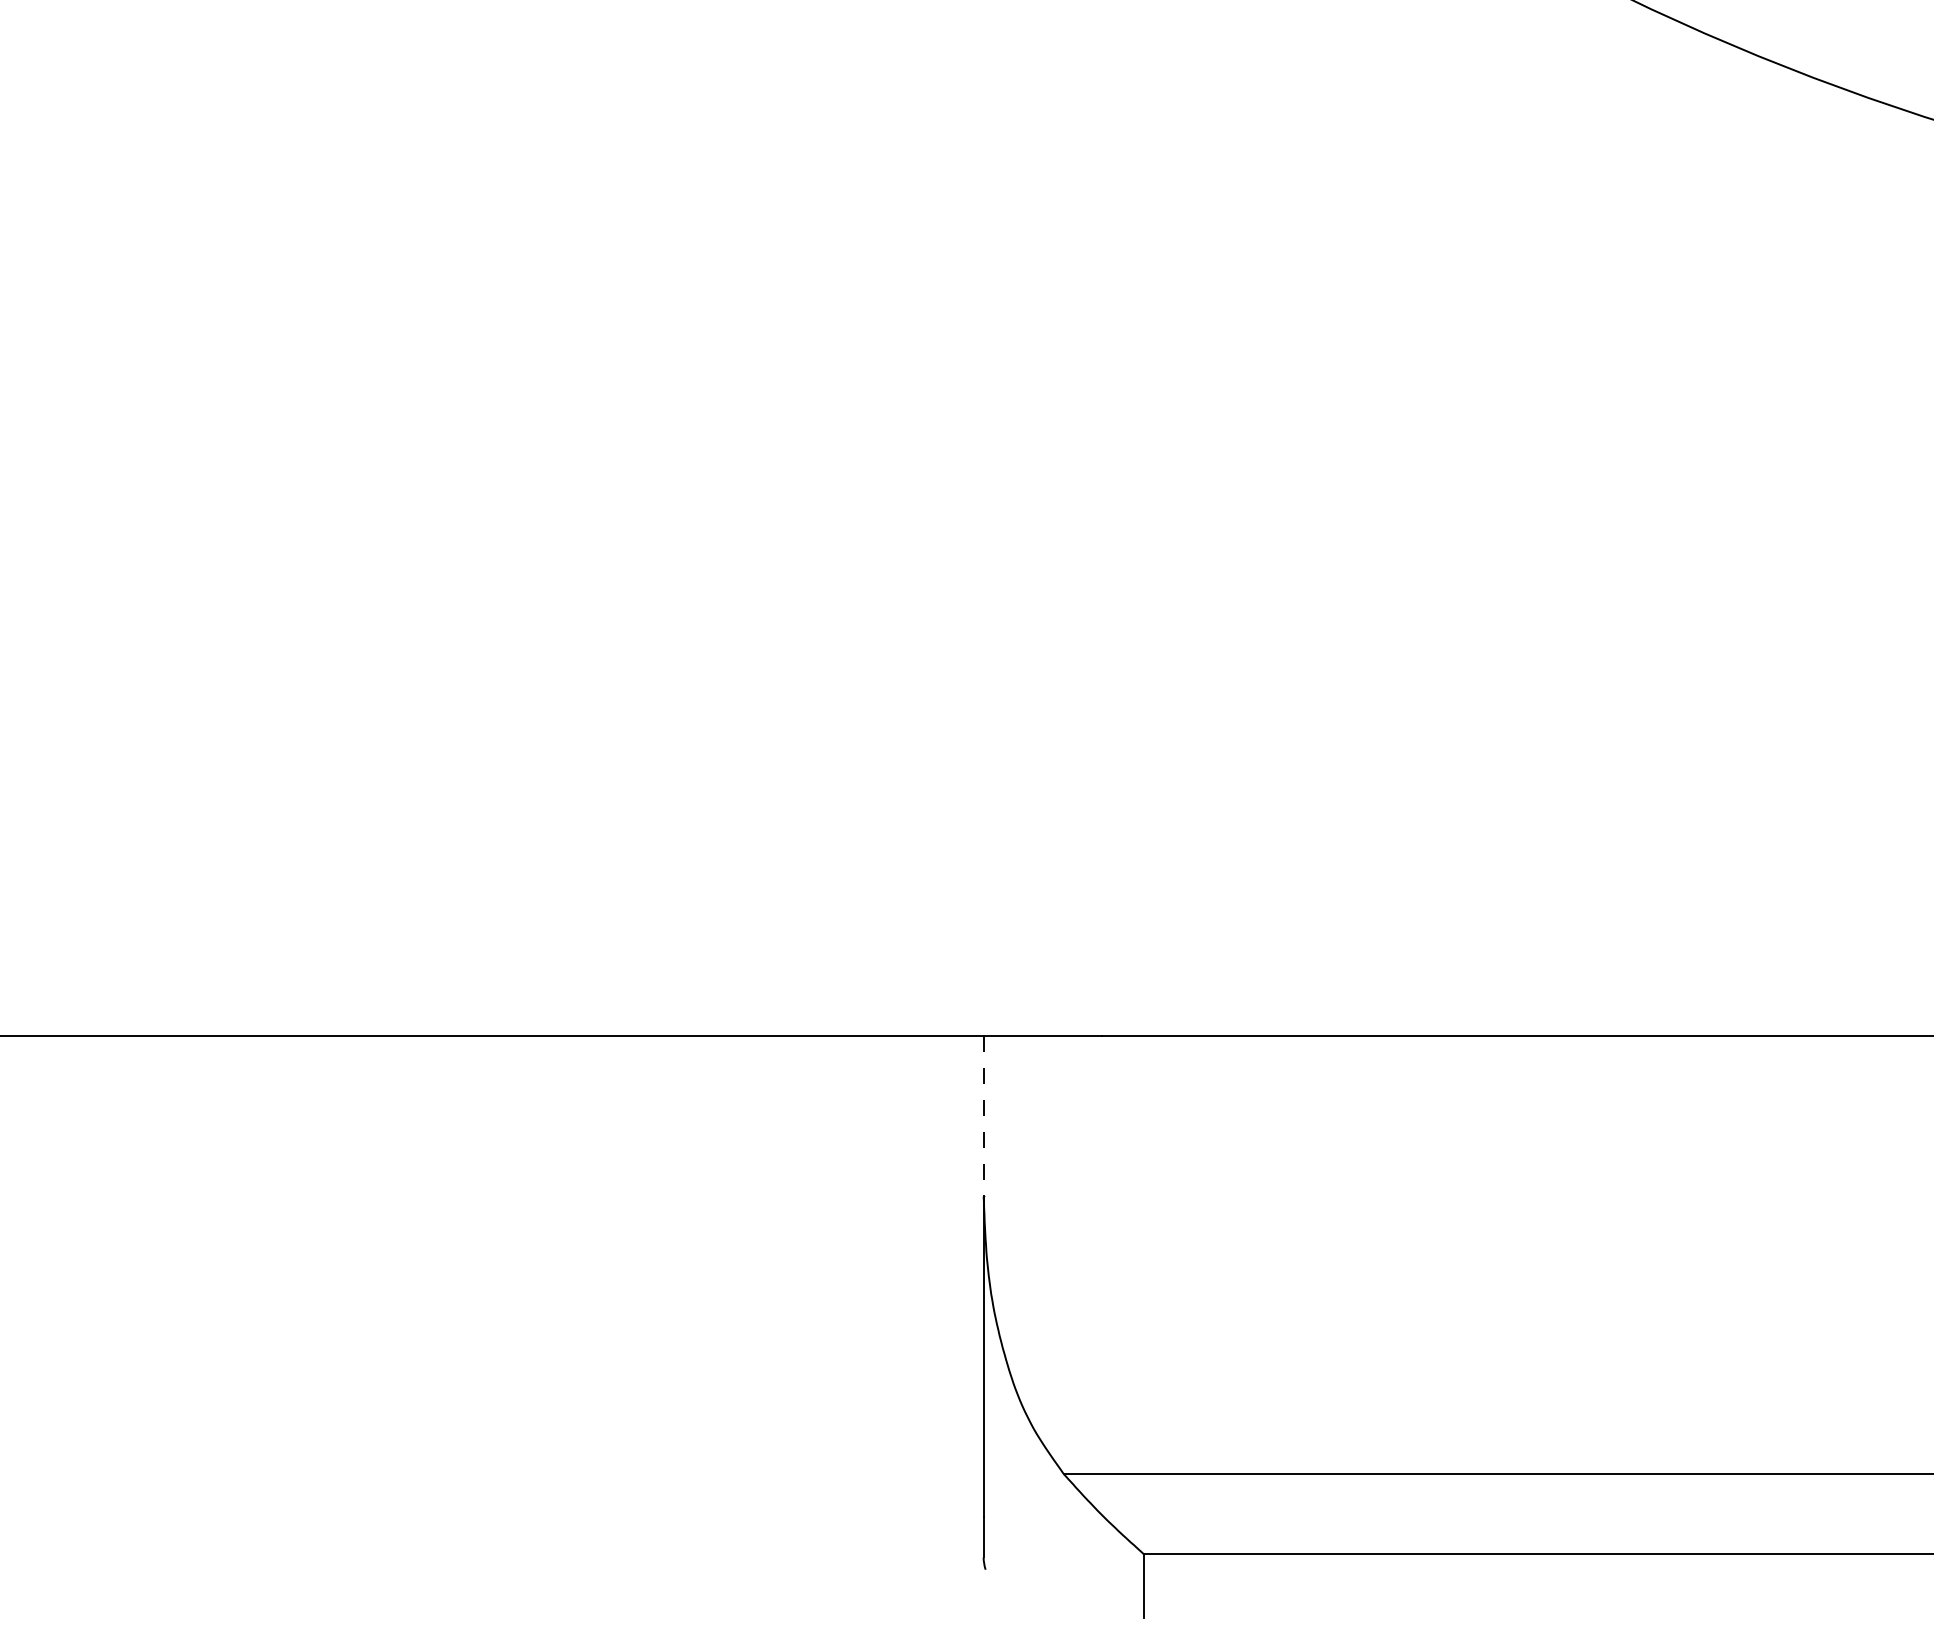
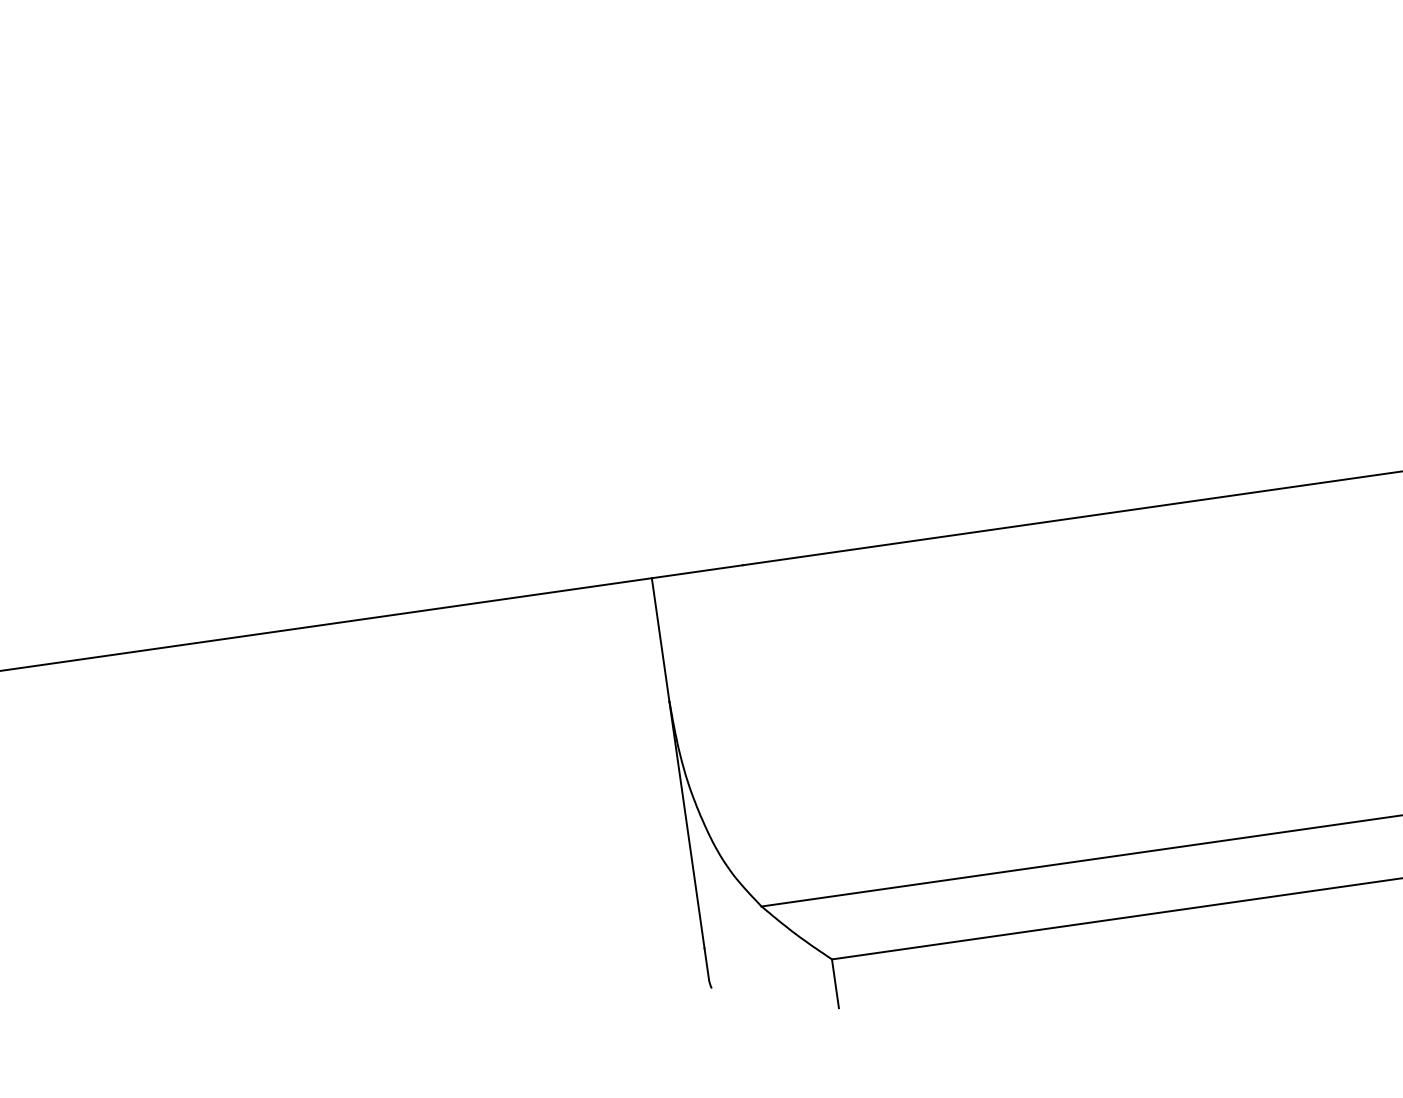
line: (983, 1116) -> (660, 640), dashed -> solid

